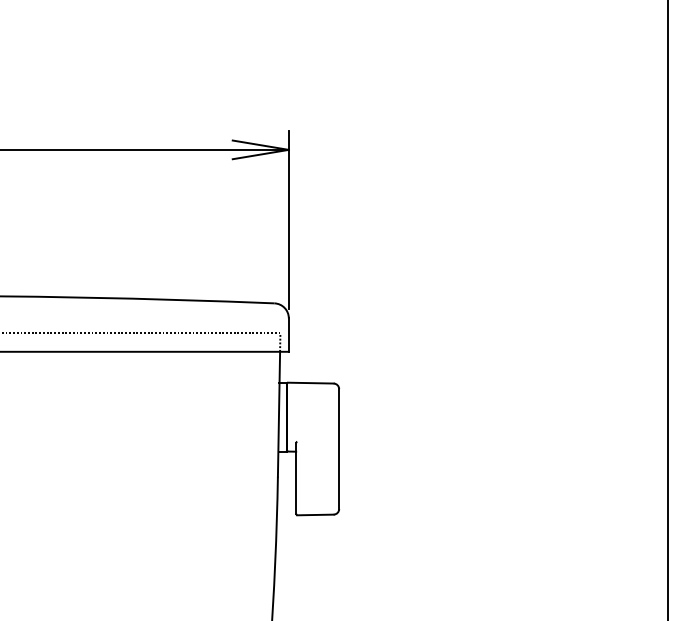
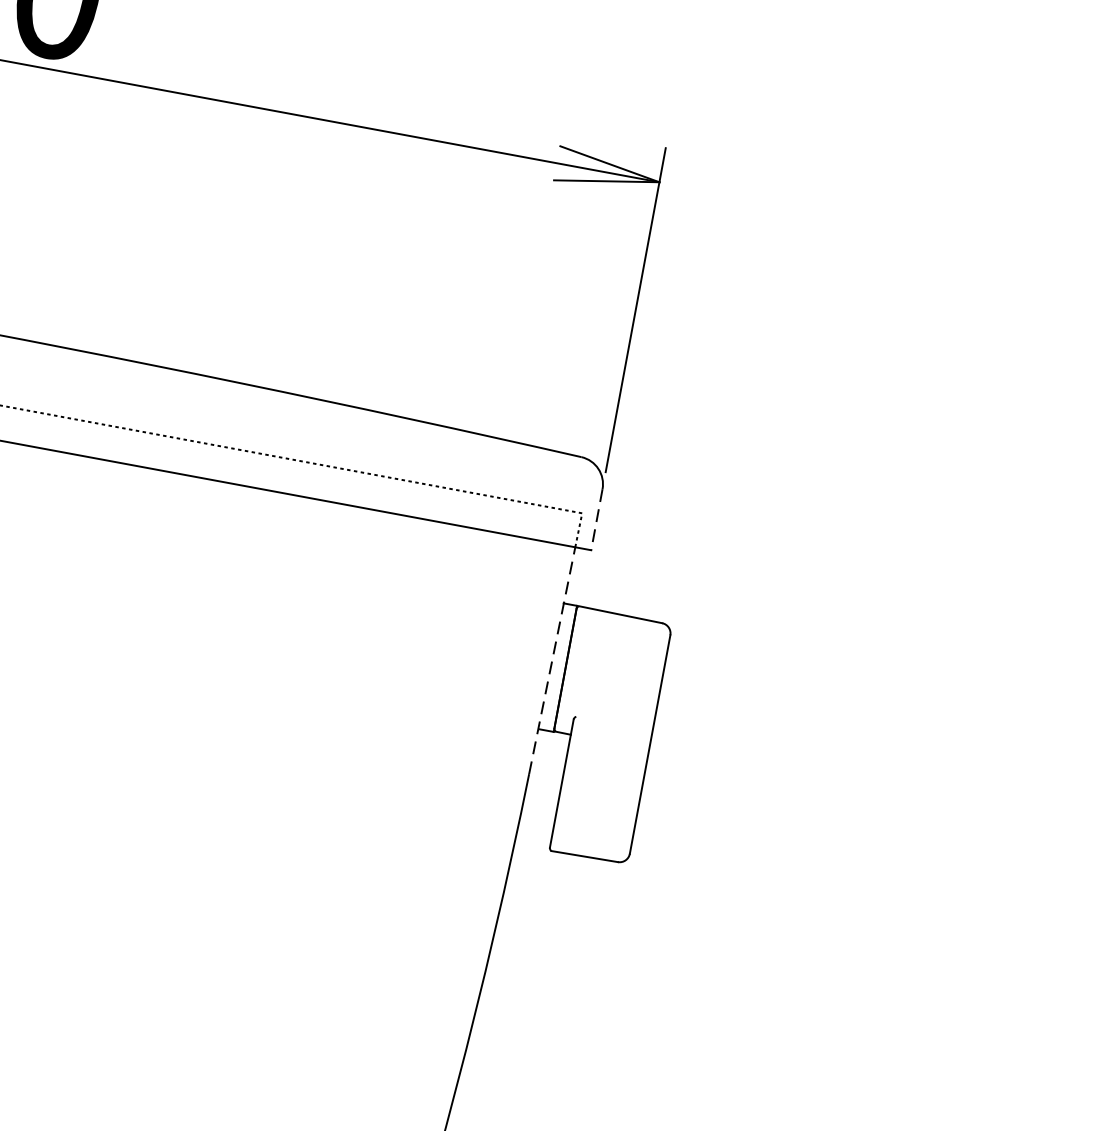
line: (288, 335) -> (596, 520), solid -> dashed
line: (279, 413) -> (553, 659), solid -> dashed

